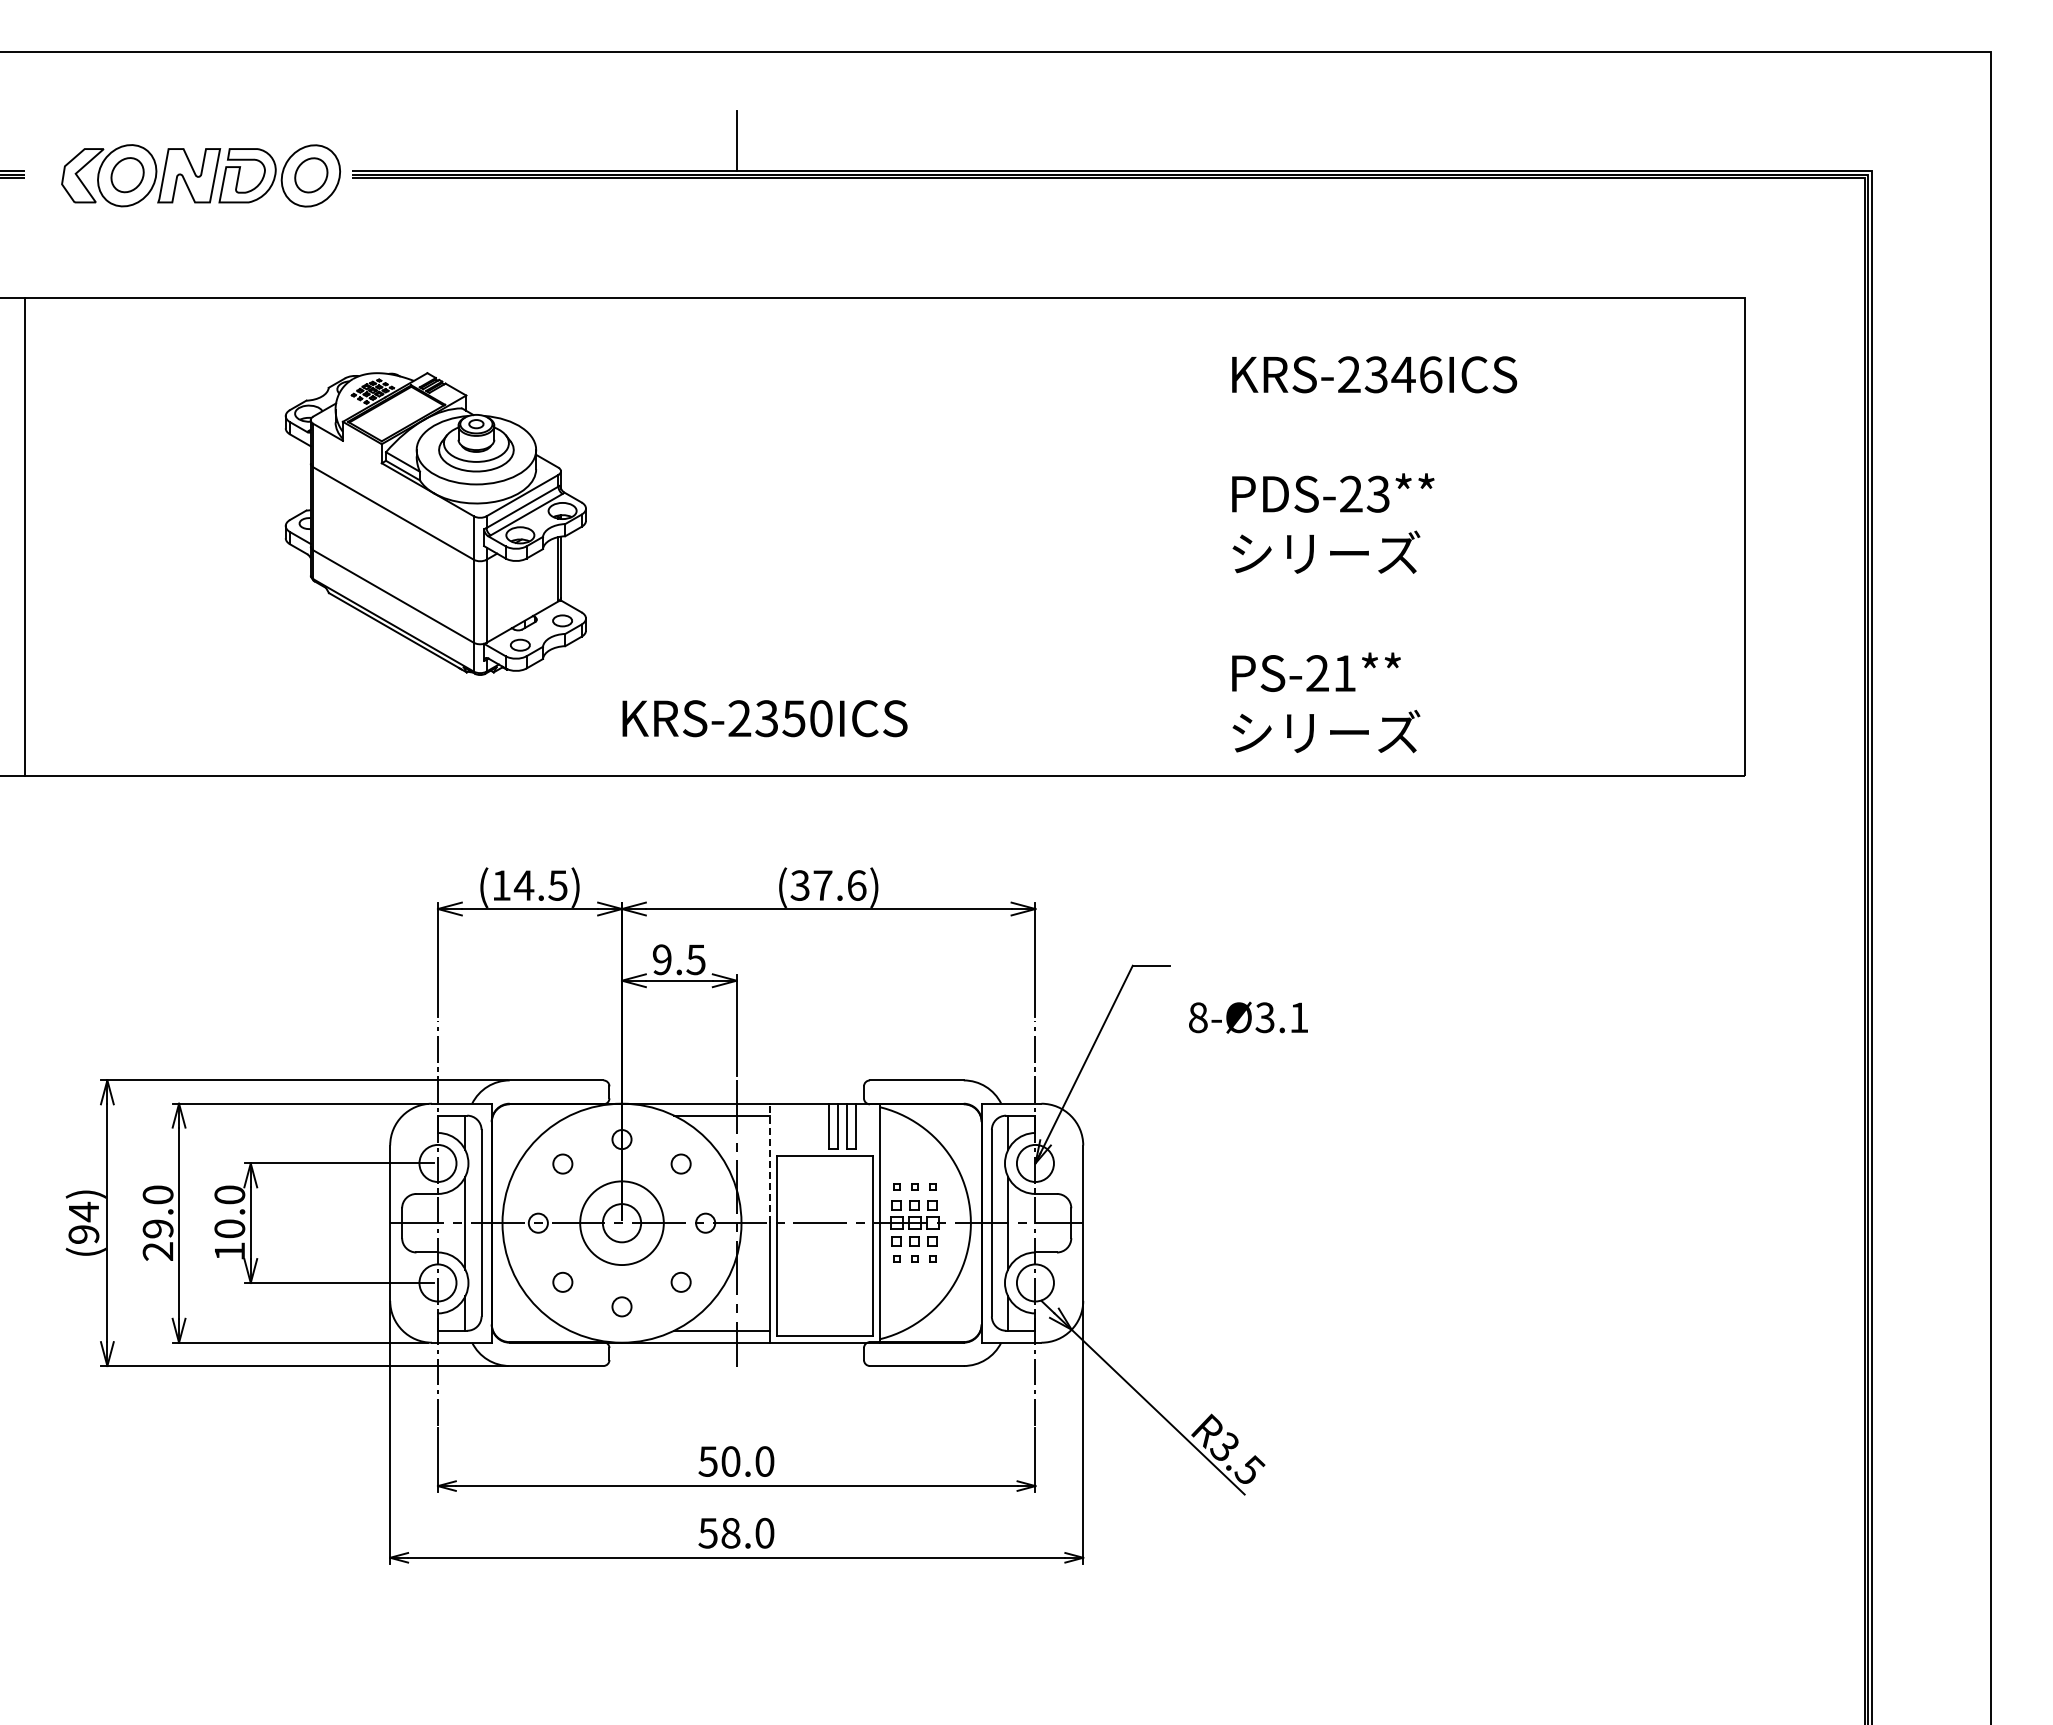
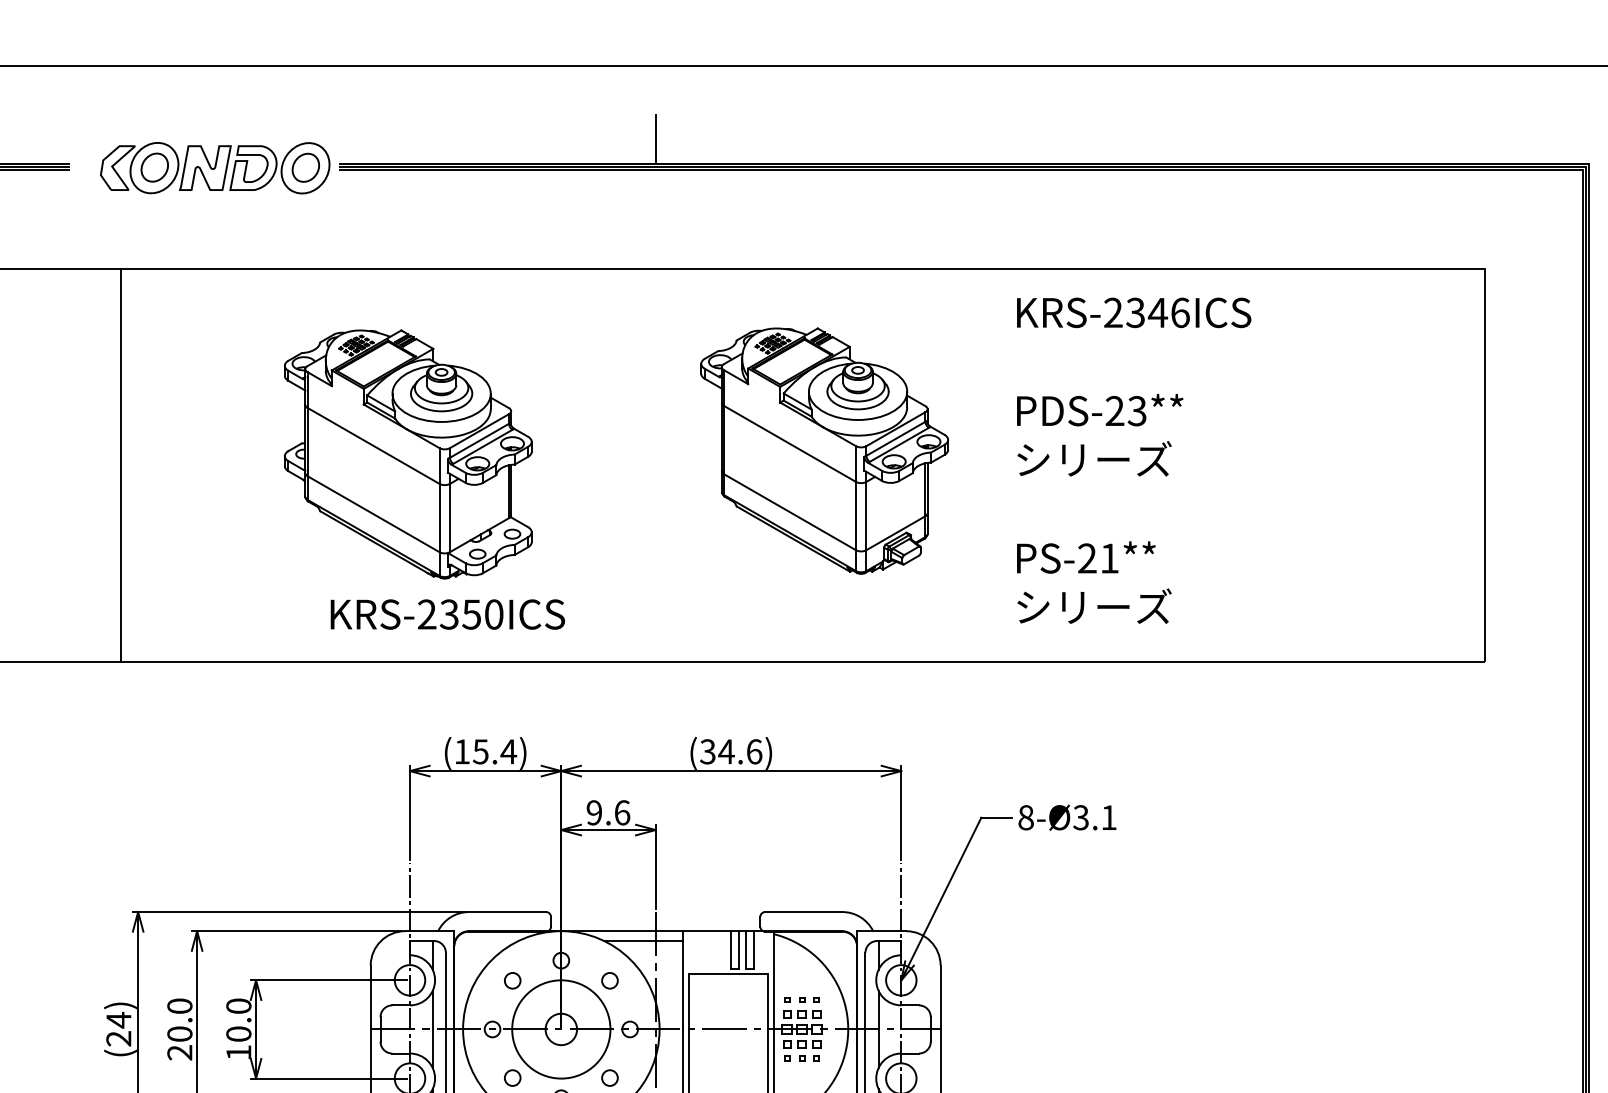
part: (942, 519) -> (824, 450), added
line: (24, 536) -> (120, 464), moved
text: (1374, 554) -> (1134, 460), moved
text: (764, 718) -> (447, 614), moved
text: (540, 885) -> (494, 751), (14.5) -> (15.4)
text: (822, 885) -> (726, 751), (37.6) -> (34.6)
text: (695, 959) -> (621, 812), 9.5 -> 9.6
text: (1248, 1017) -> (1067, 817), moved
line: (770, 1163) -> (683, 980), dashed -> solid
circle: (621, 1222) -> (560, 1028), size x1.43
text: (157, 1228) -> (179, 1033), 29.0 -> 20.0
text: (84, 1234) -> (119, 1038), (94) -> (24)

